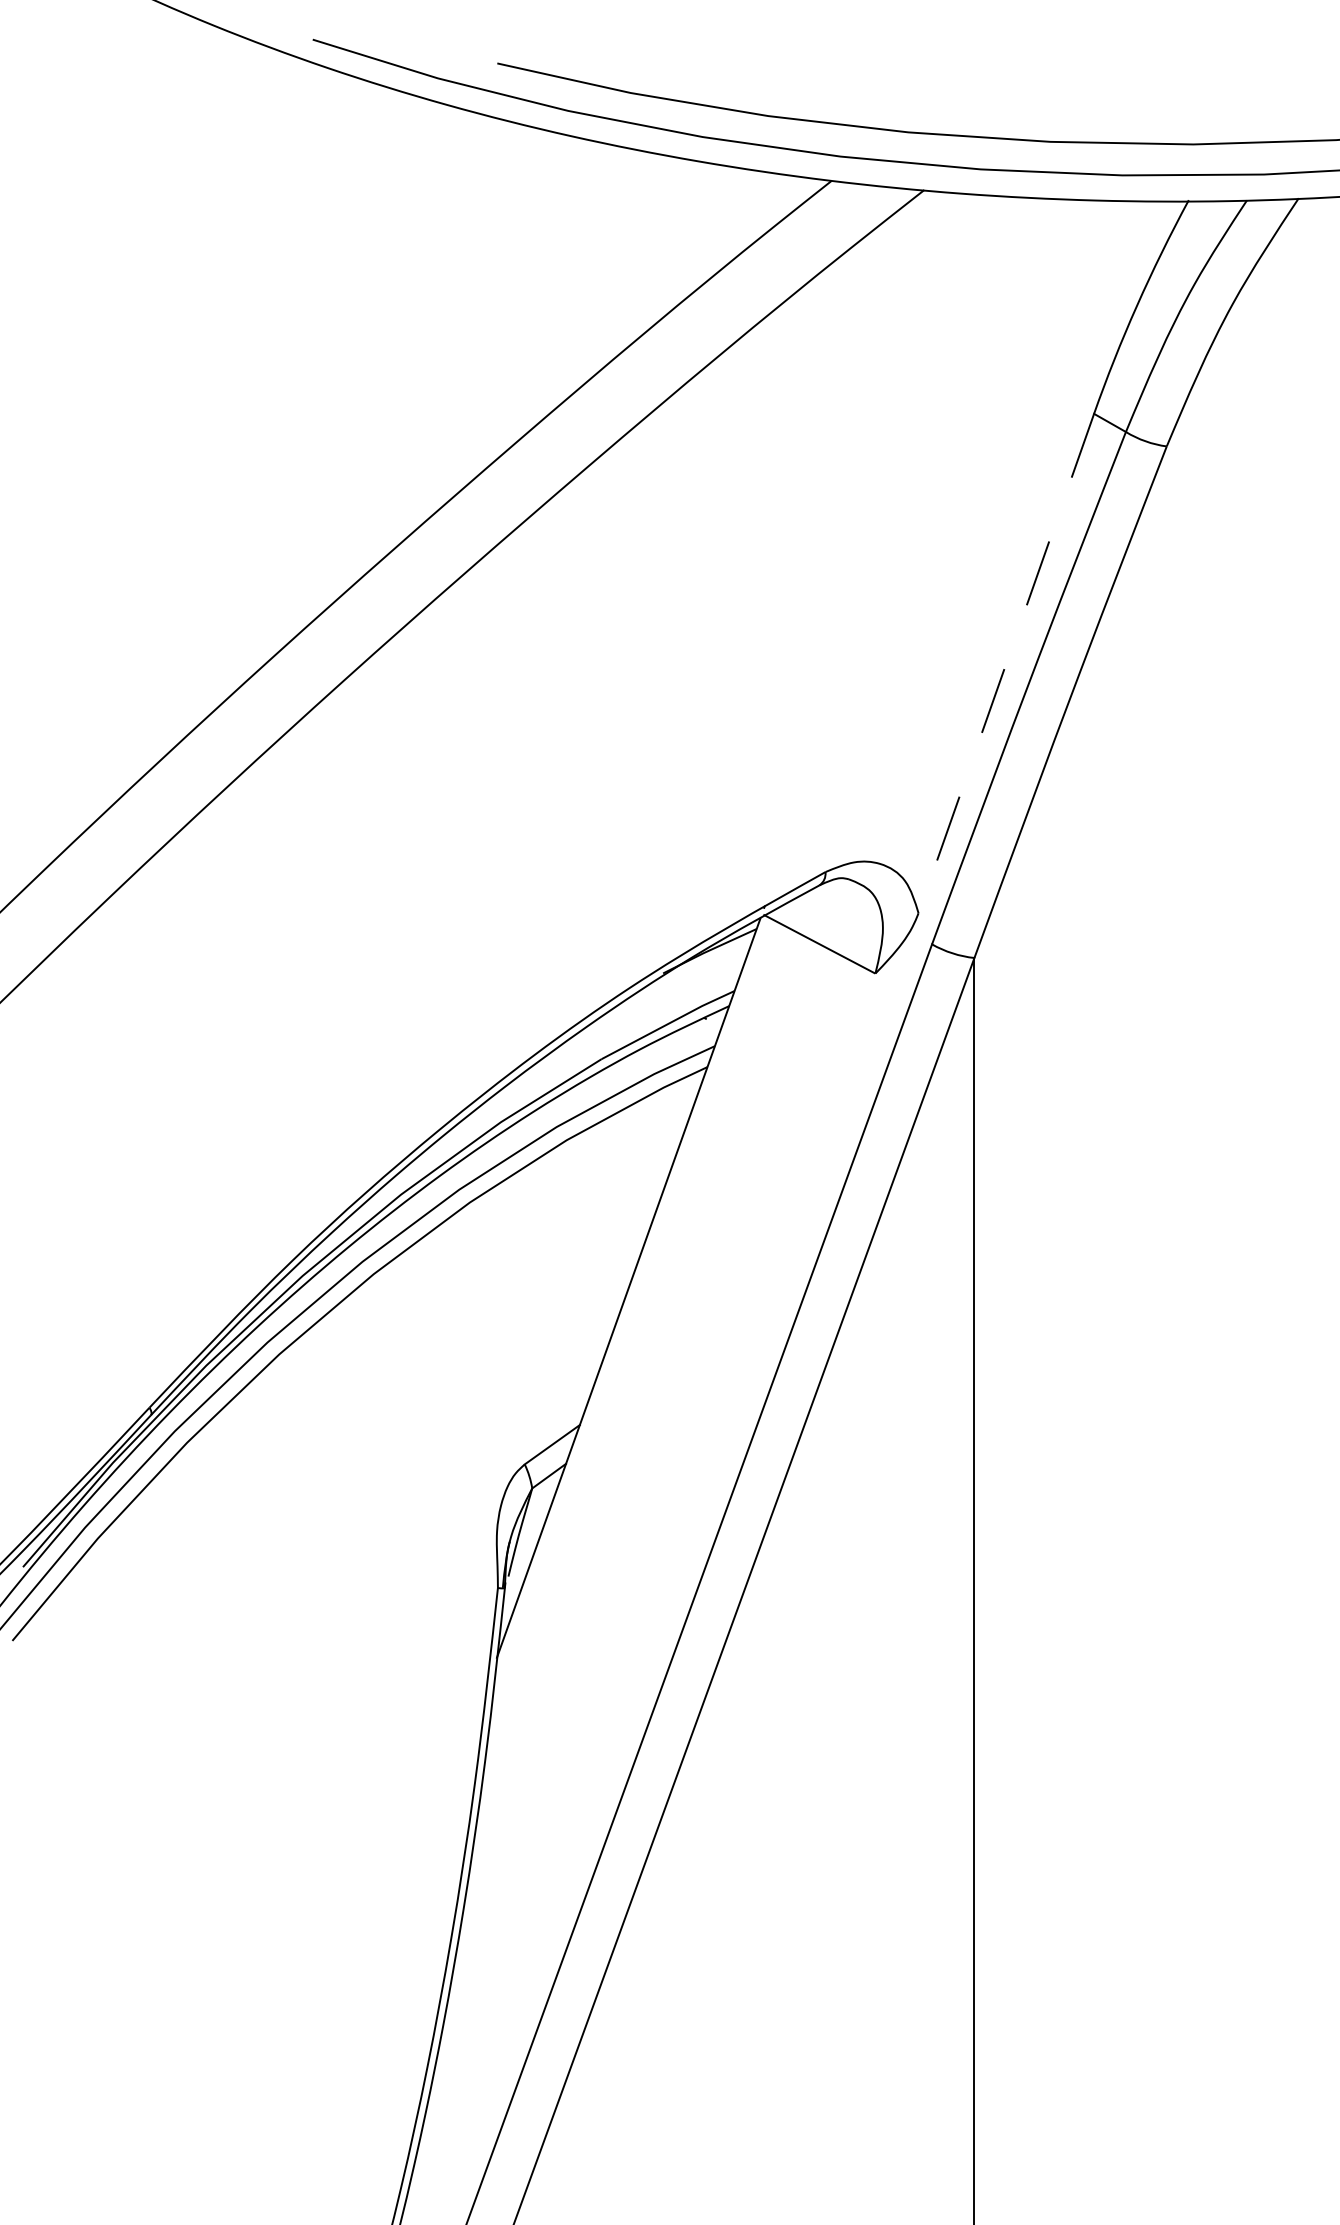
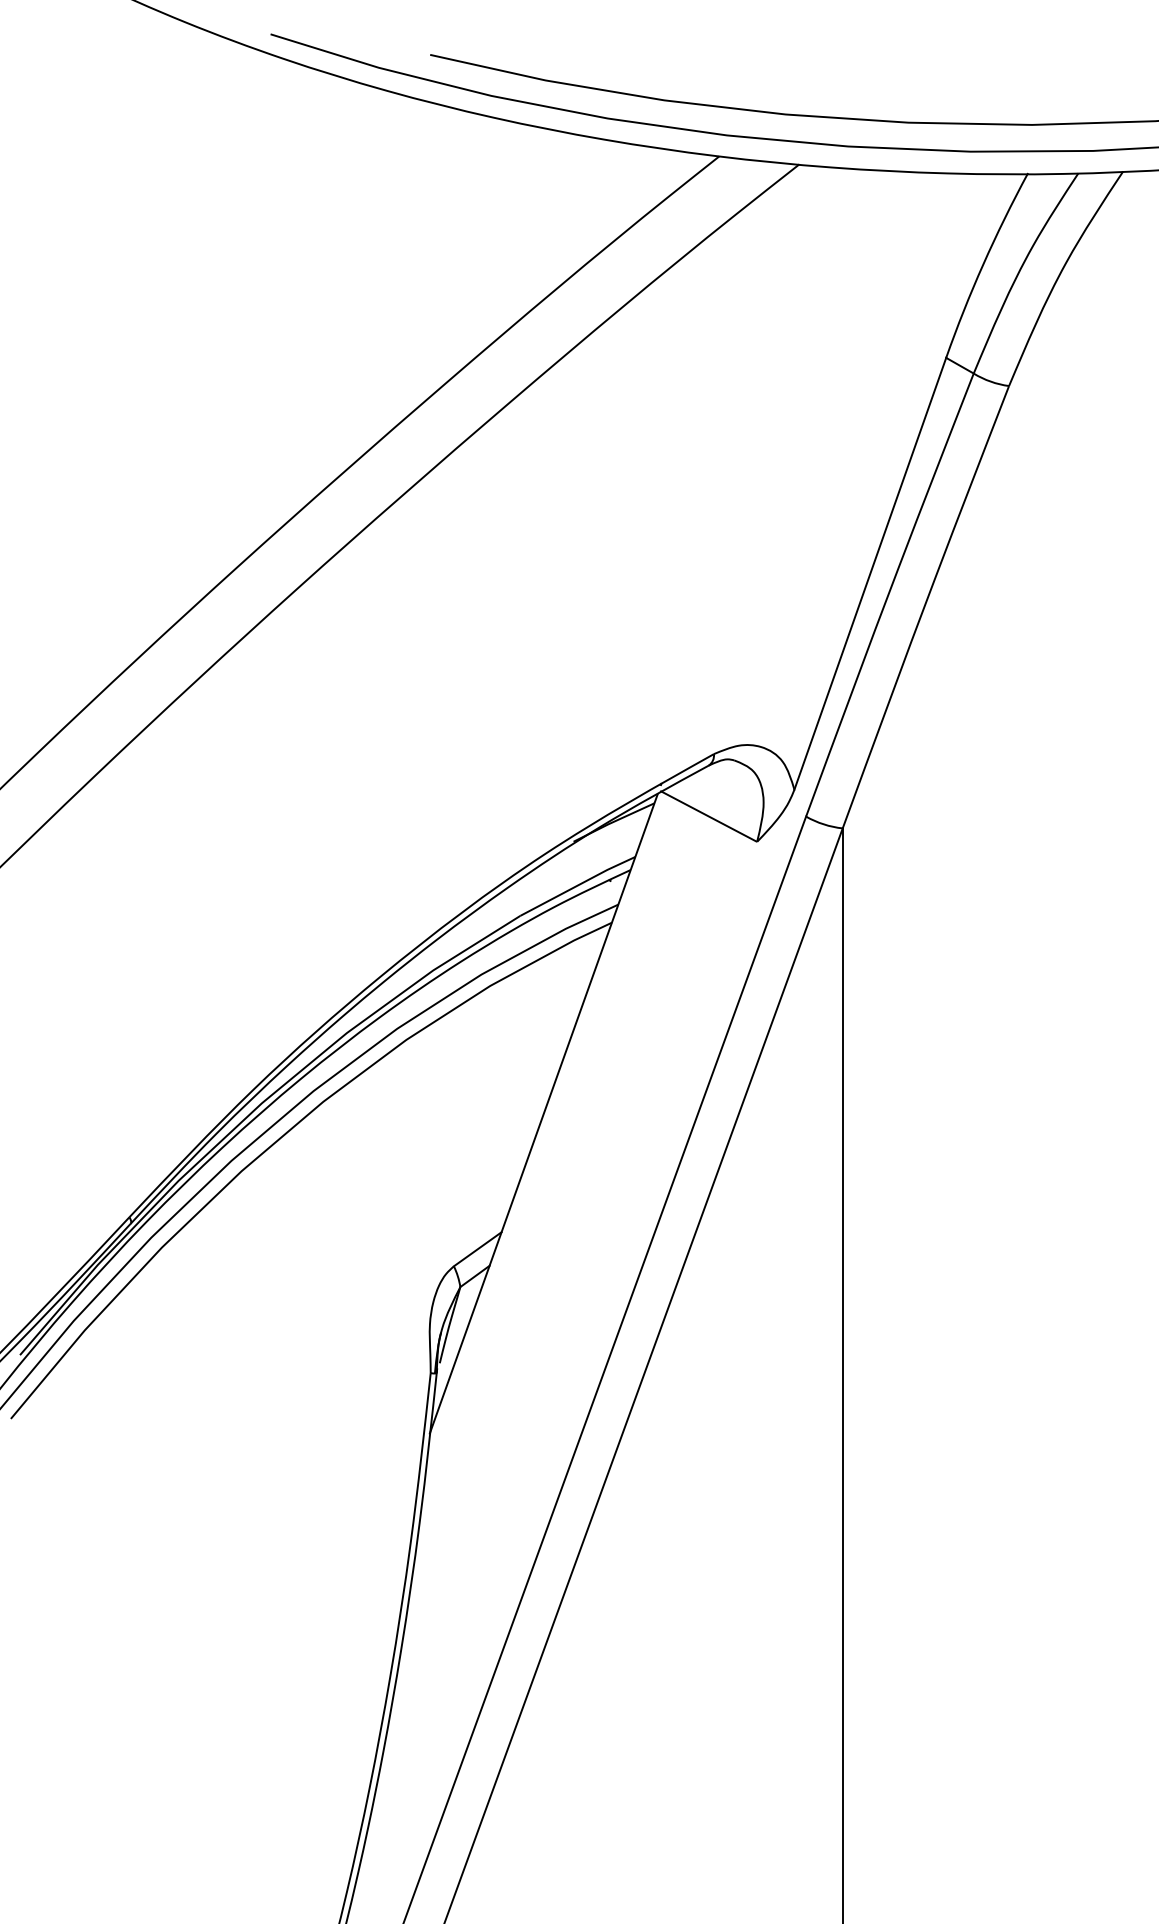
line: (1006, 663) -> (870, 573), dashed -> solid

